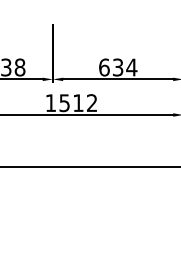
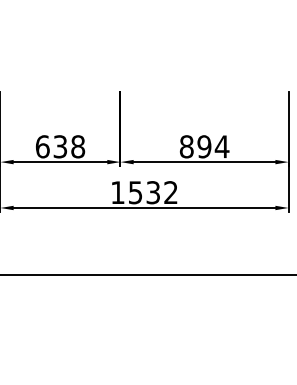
text: (111, 67) -> (195, 146), 634 -> 894
text: (77, 102) -> (152, 192), 1512 -> 1532

